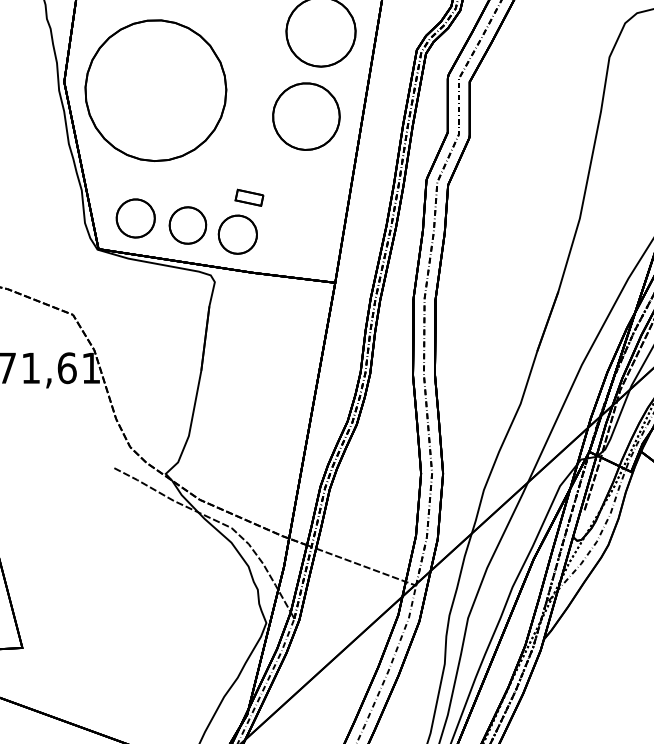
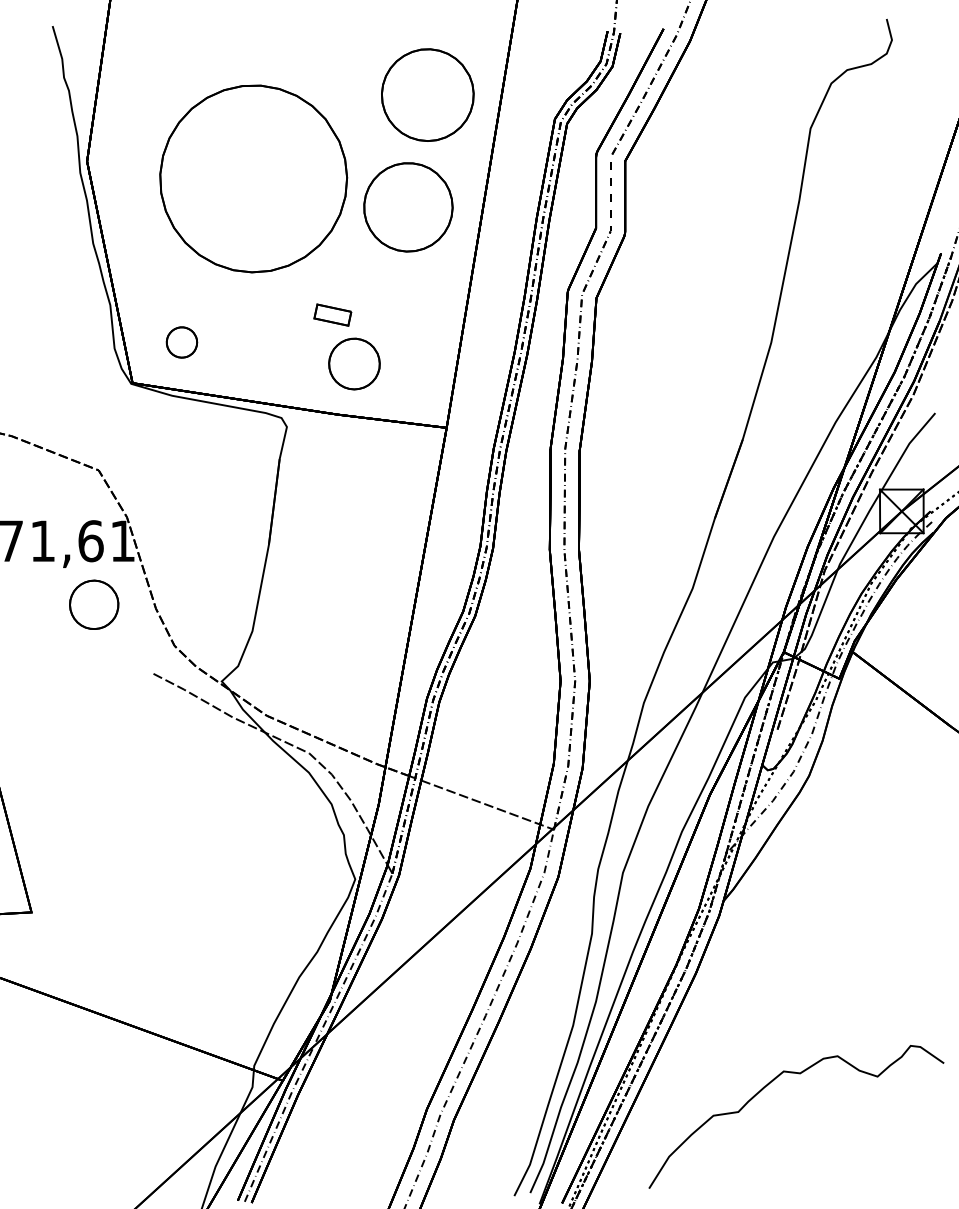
part: (155, 90) -> (253, 178), moved
part: (135, 218) -> (181, 342), size x0.6
part: (188, 225) -> (94, 604), moved
part: (237, 234) -> (354, 363), moved

